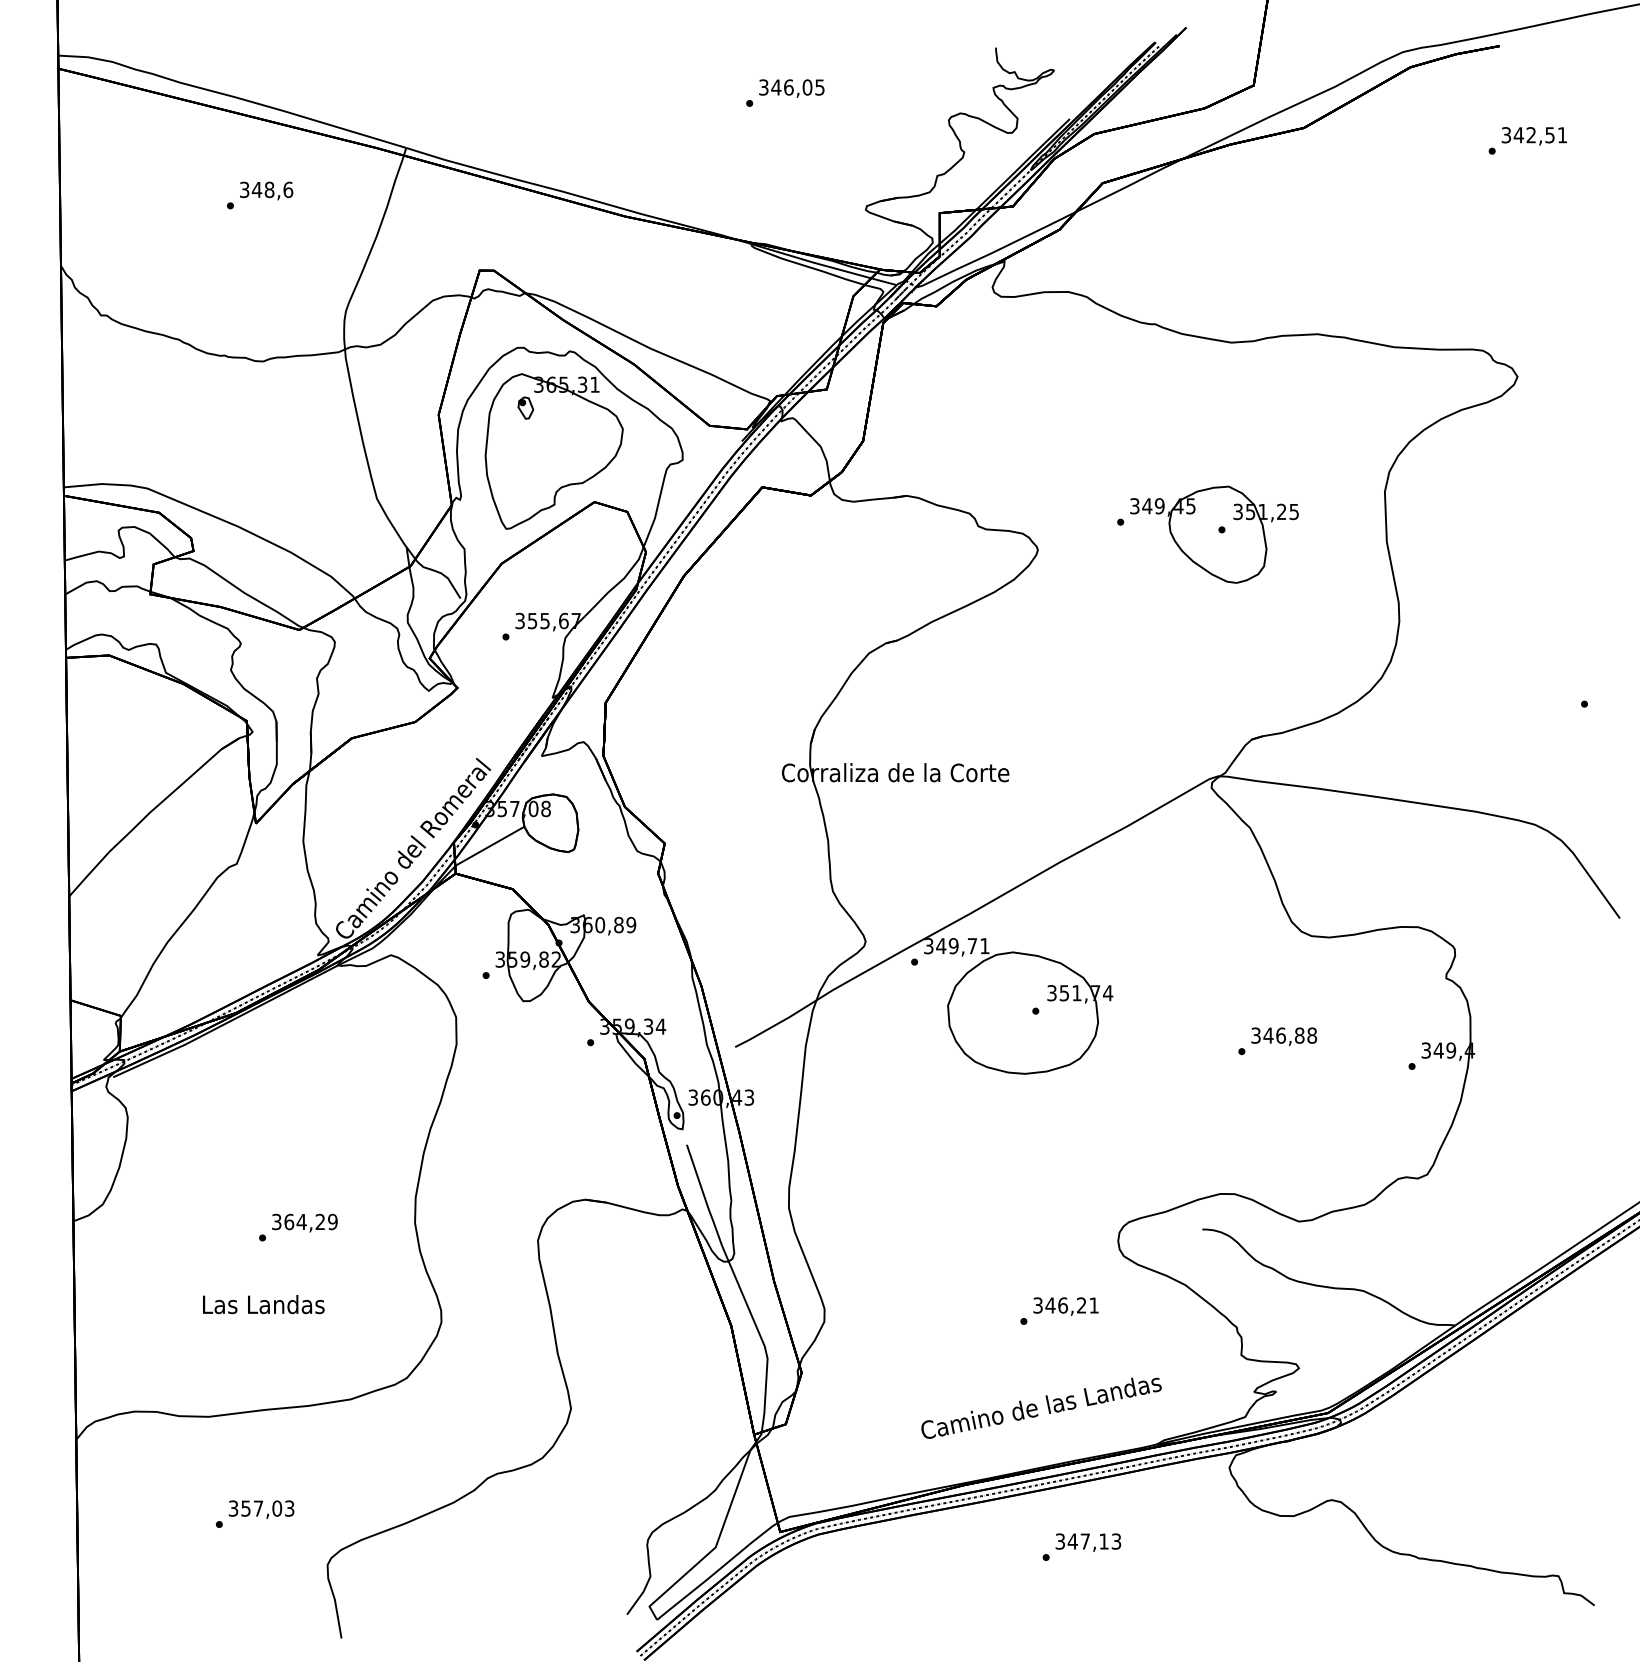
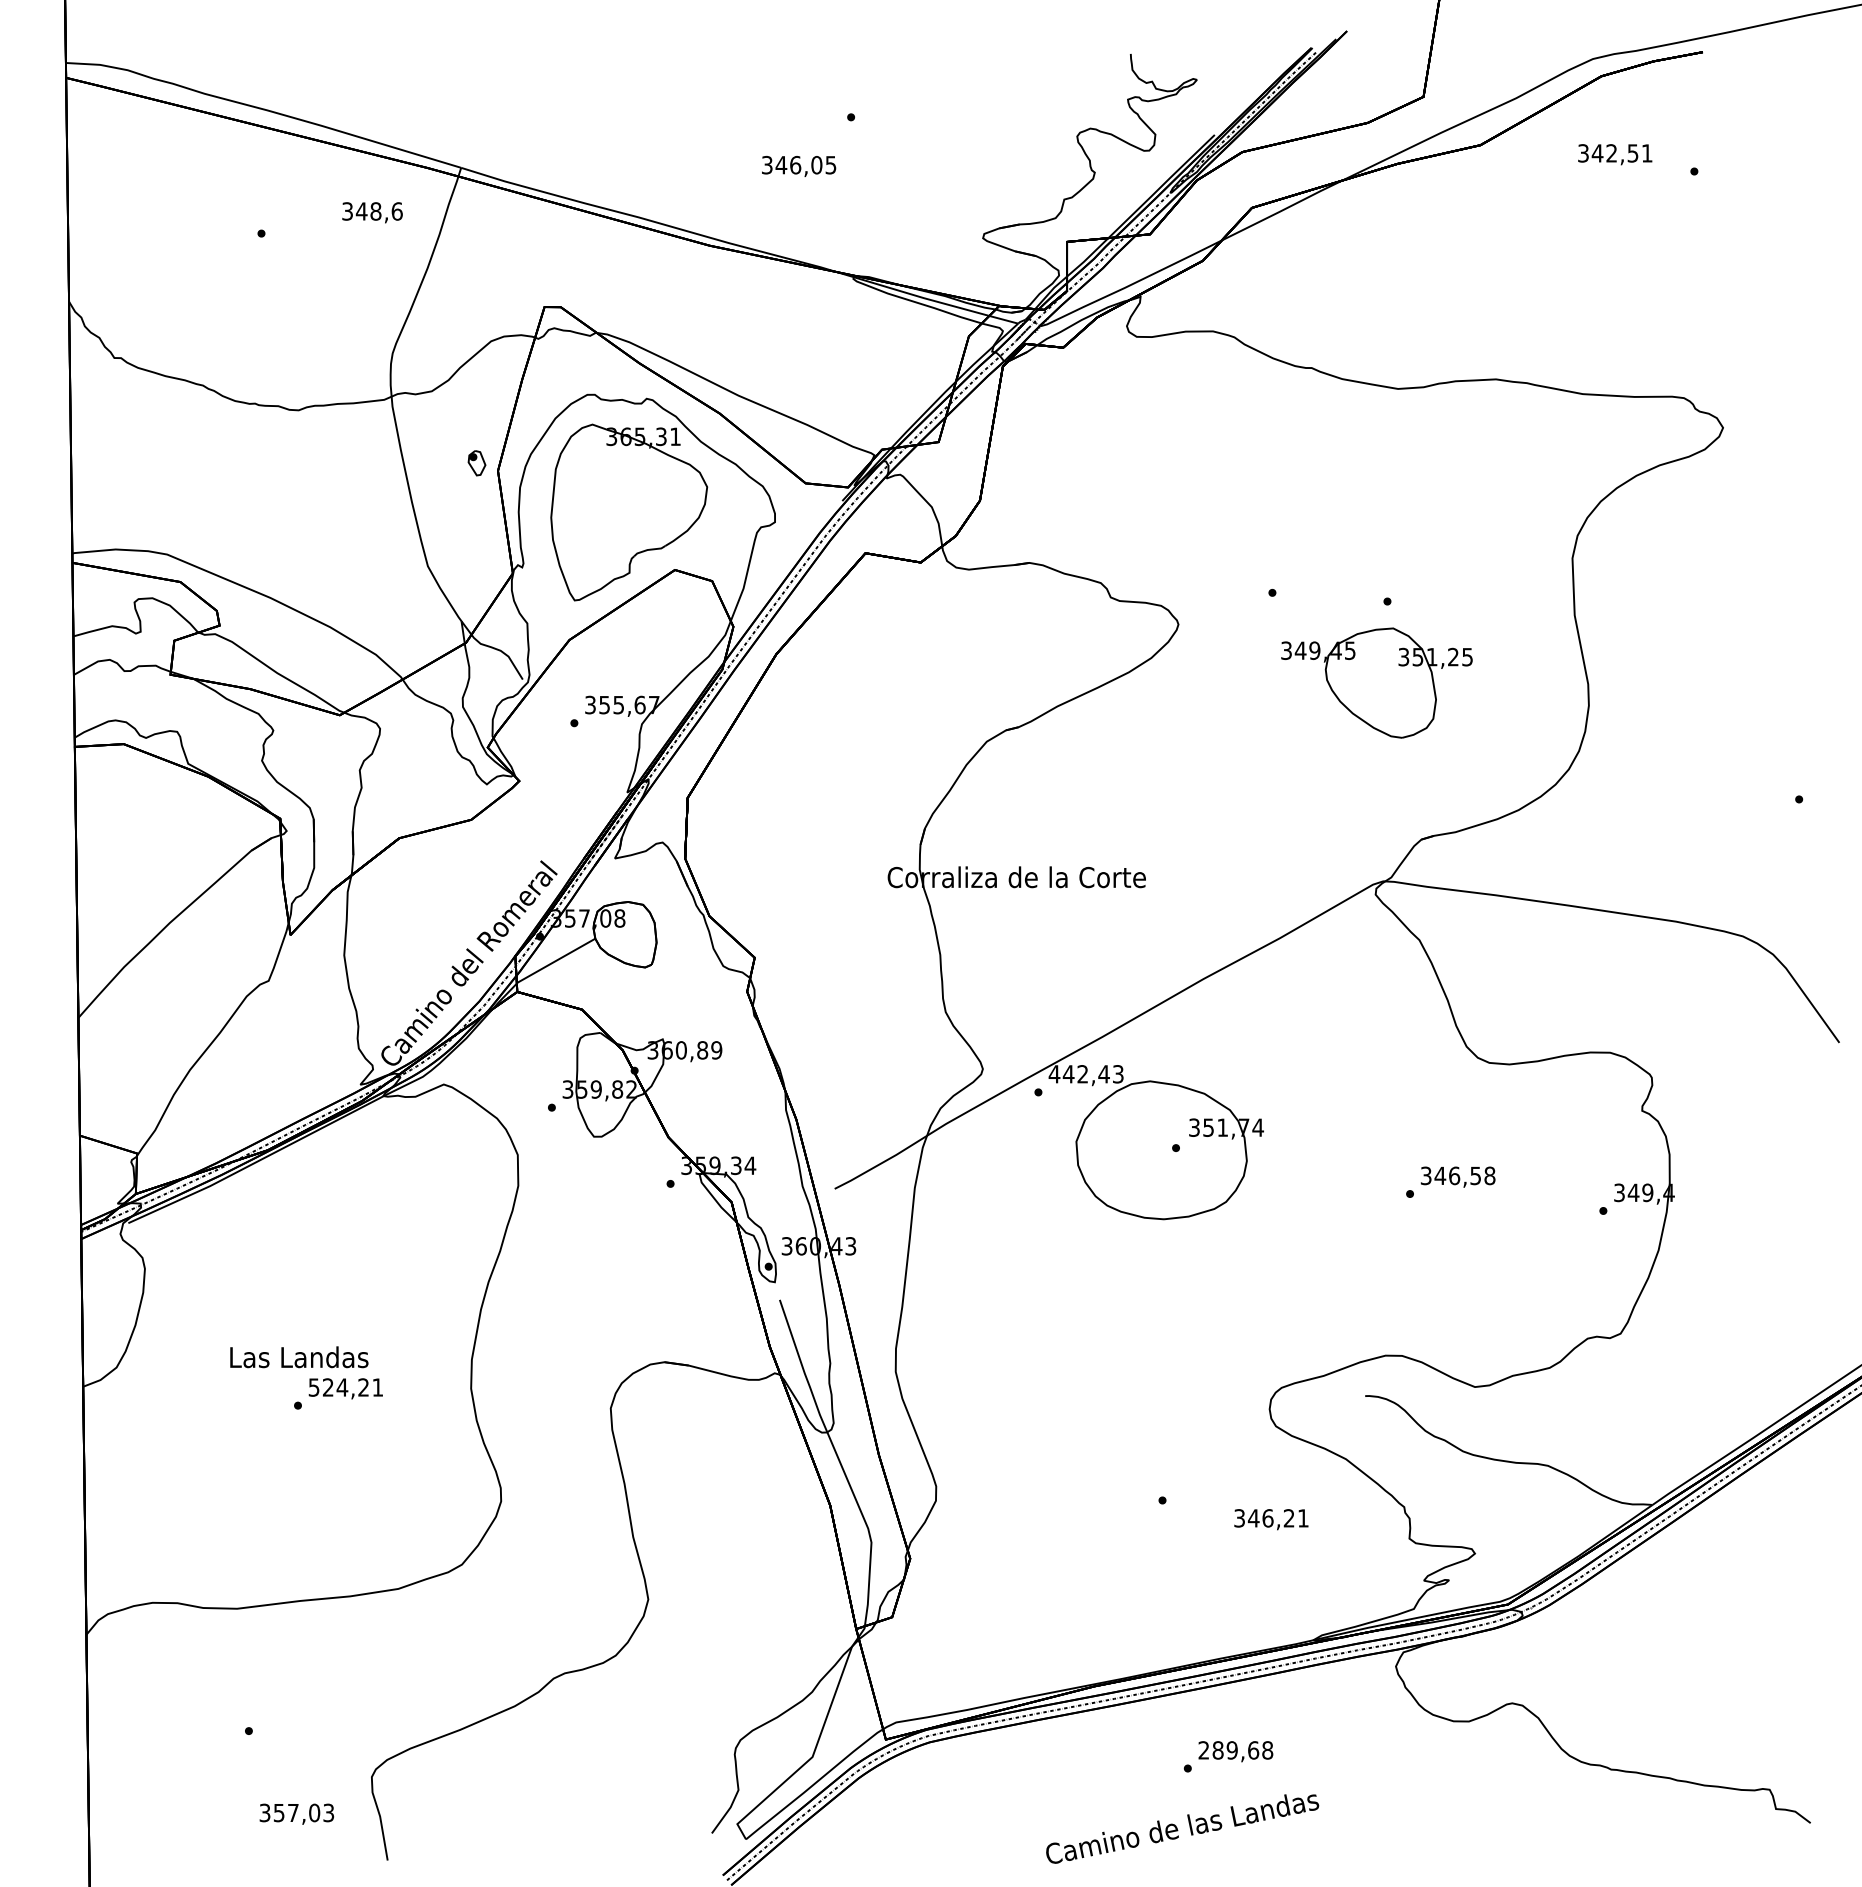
text: (792, 88) -> (799, 166), moved
text: (1534, 136) -> (1615, 154), moved
text: (266, 190) -> (372, 212), moved
part: (525, 408) -> (476, 463), moved
part: (1214, 534) -> (1376, 682), moved
text: (956, 946) -> (1085, 1074), 349,71 -> 442,43
text: (1299, 1035) -> (1475, 1175), 346,88 -> 346,58
text: (305, 1221) -> (346, 1387), 364,29 -> 524,21
text: (263, 1304) -> (299, 1357), moved
text: (1066, 1306) -> (1271, 1519), moved
text: (1041, 1407) -> (1182, 1828), moved
text: (261, 1509) -> (296, 1813), moved
text: (1088, 1541) -> (1235, 1750), 347,13 -> 289,68

